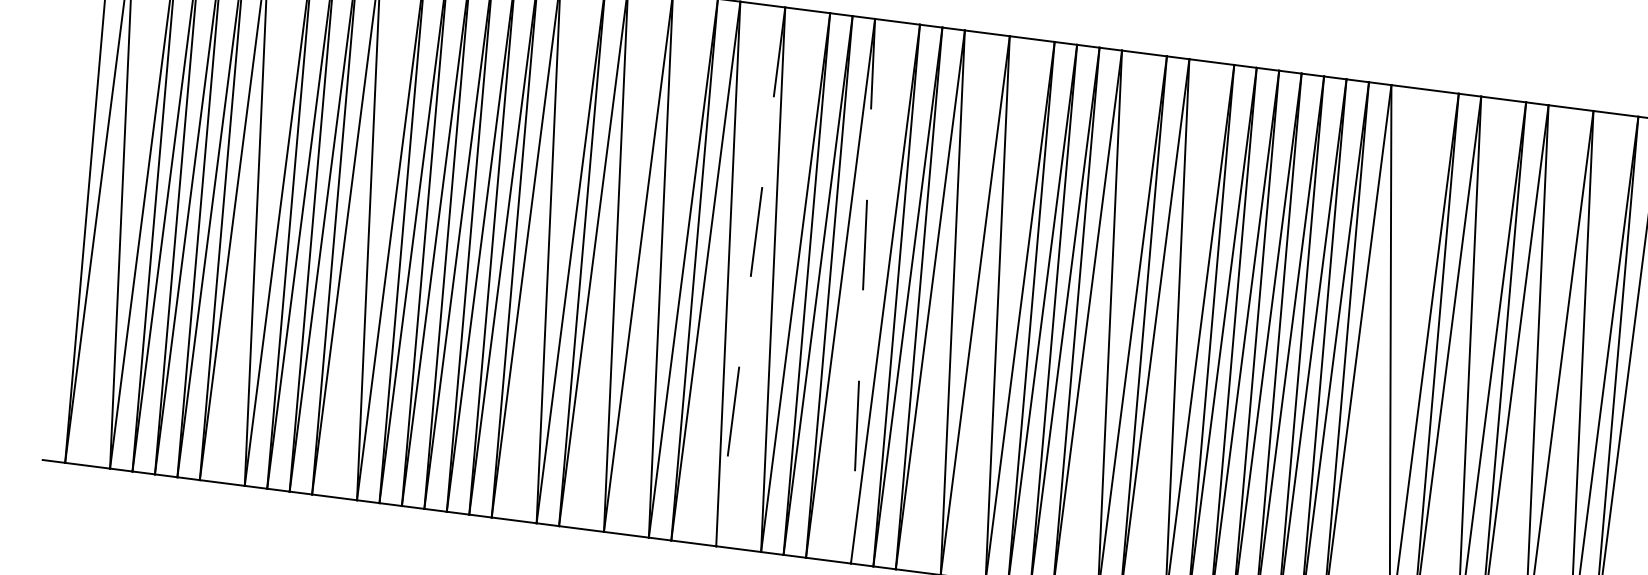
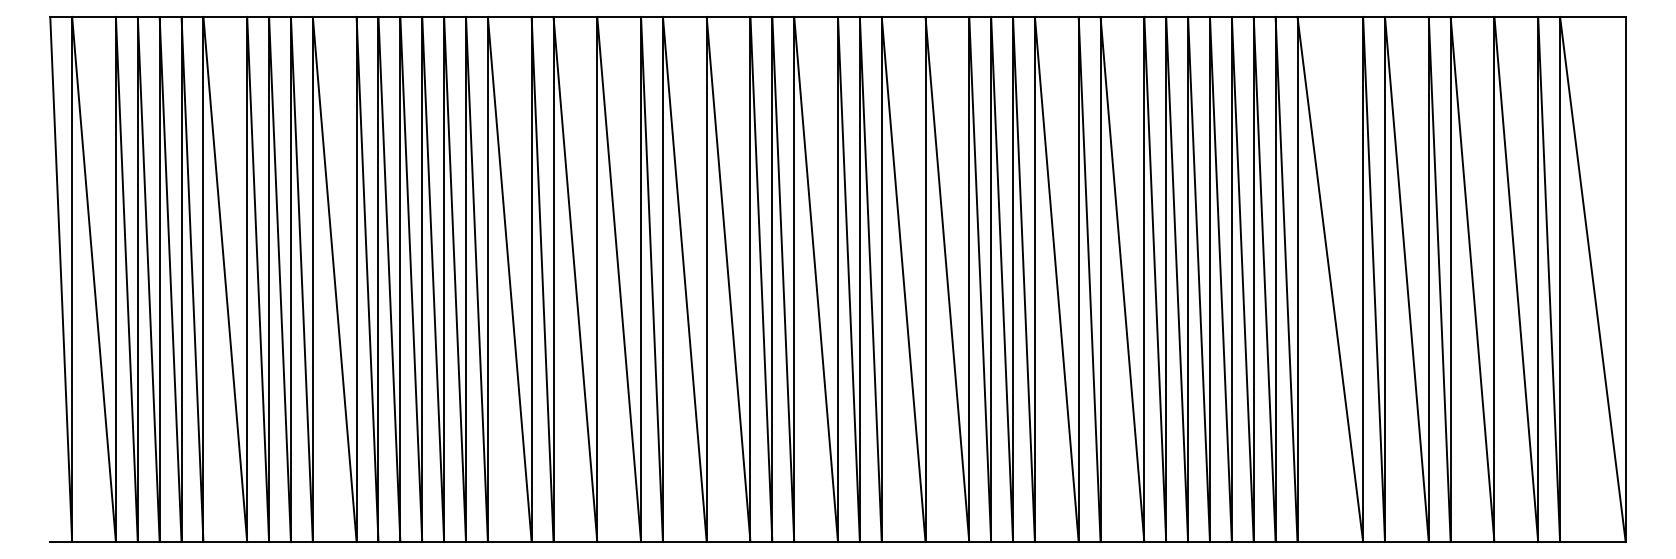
line: (750, 276) -> (706, 279), dashed -> solid
line: (863, 291) -> (816, 279), dashed -> solid

